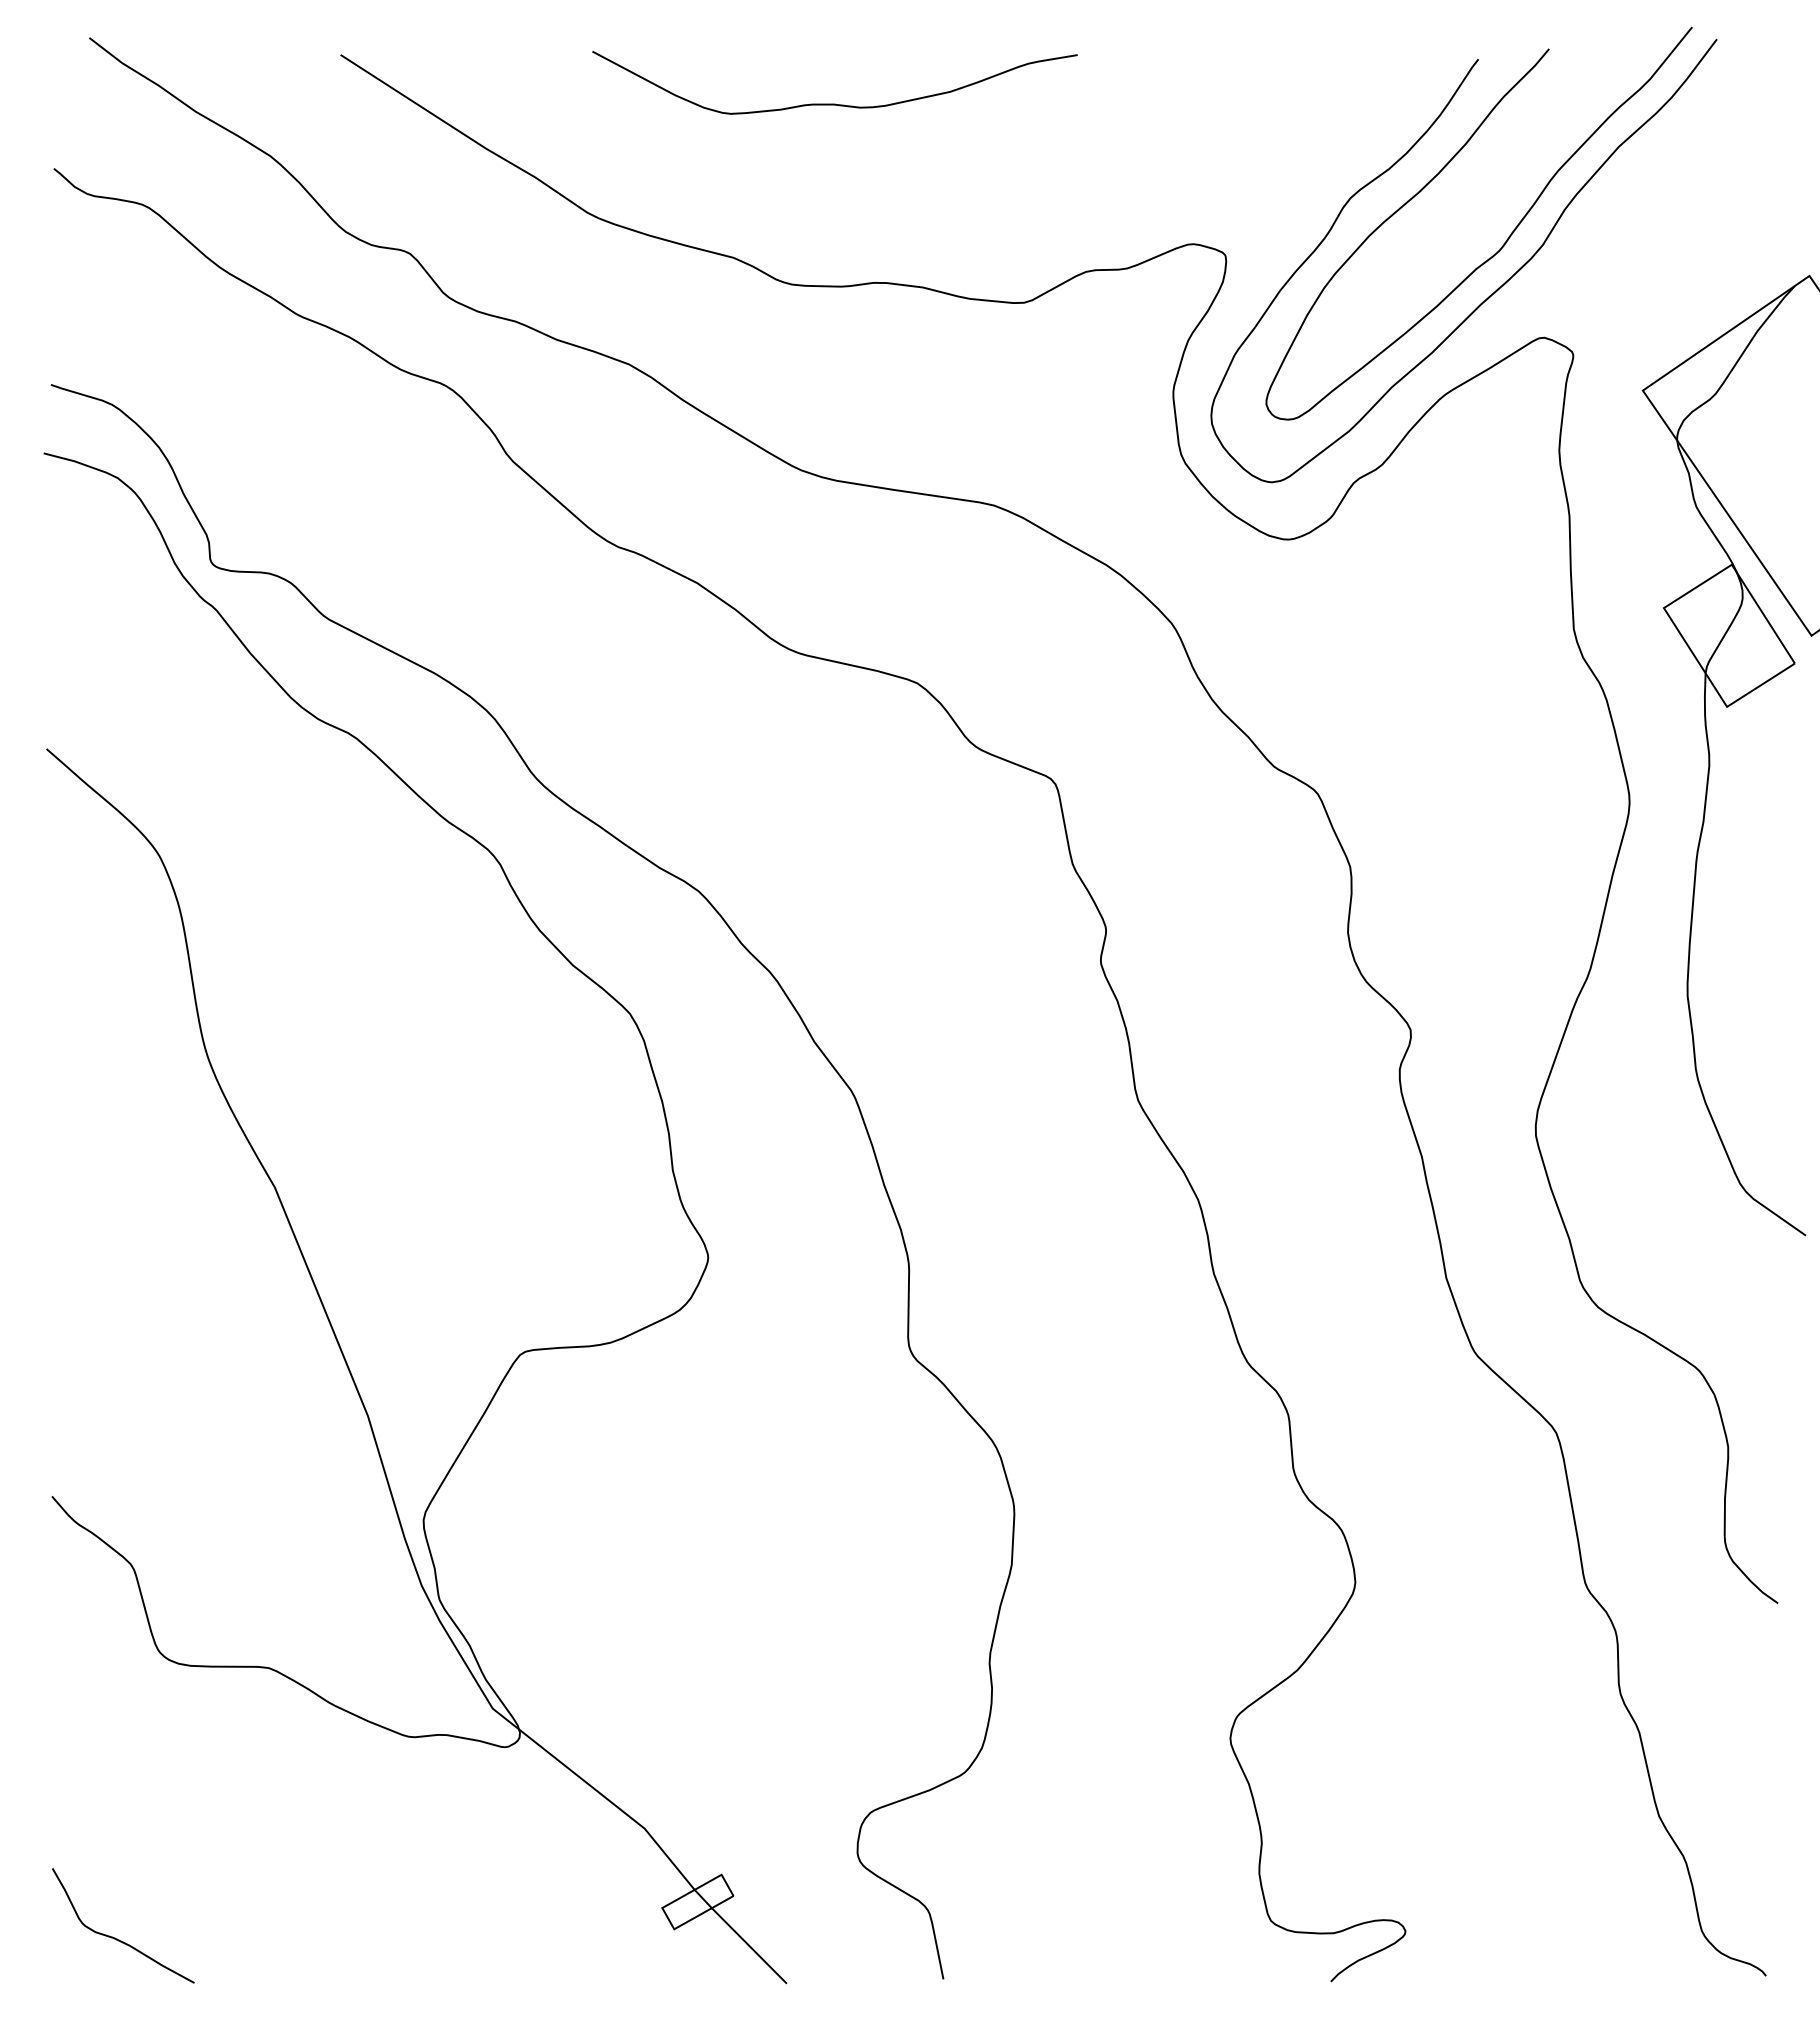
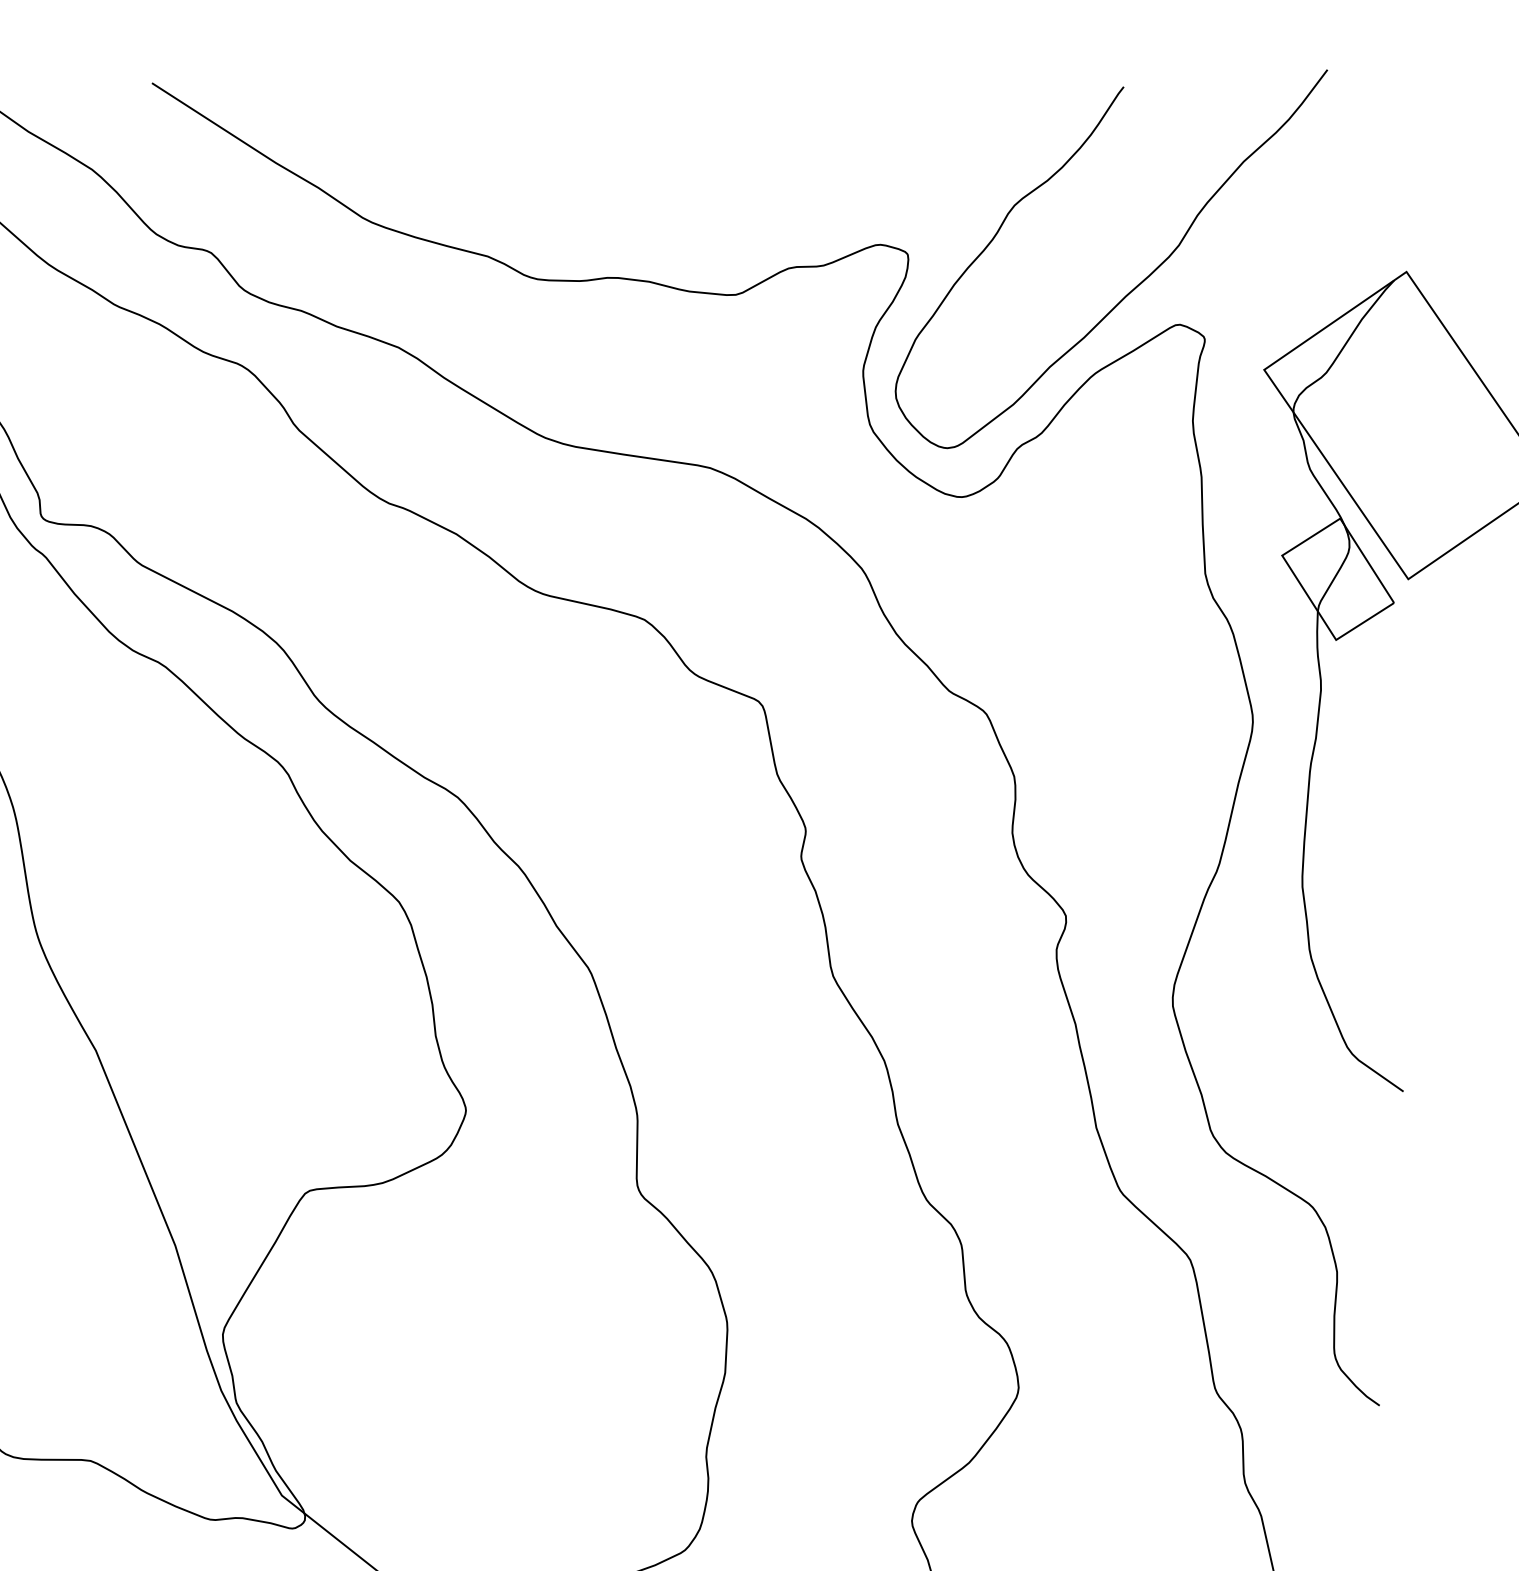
curve: (834, 103) -> (573, 124), removed
curve: (1504, 242) -> (1146, 243), removed

